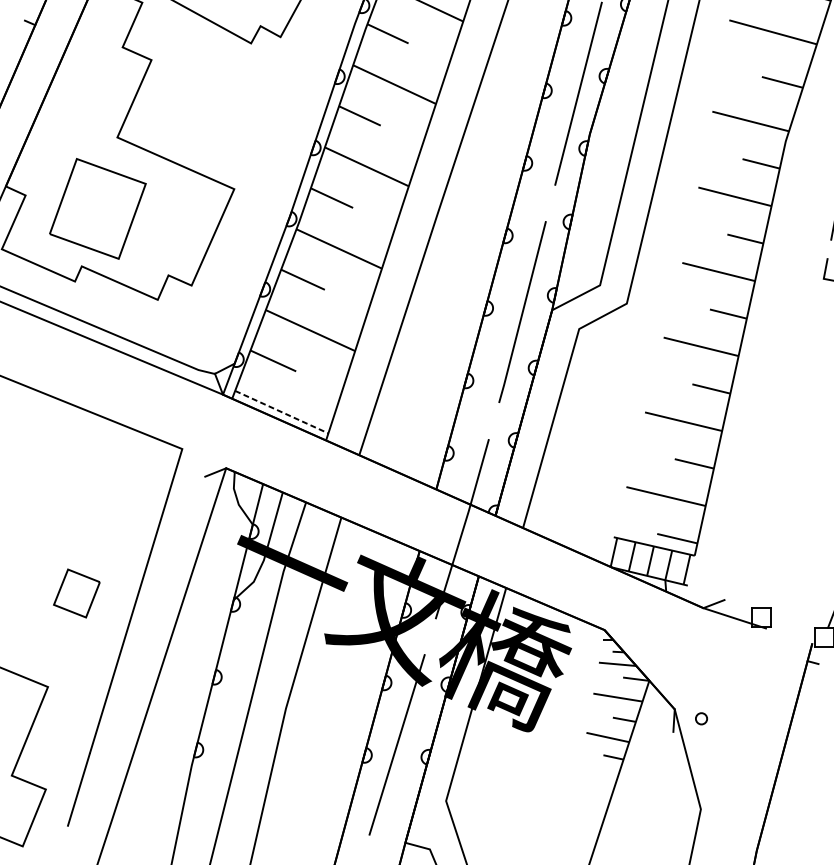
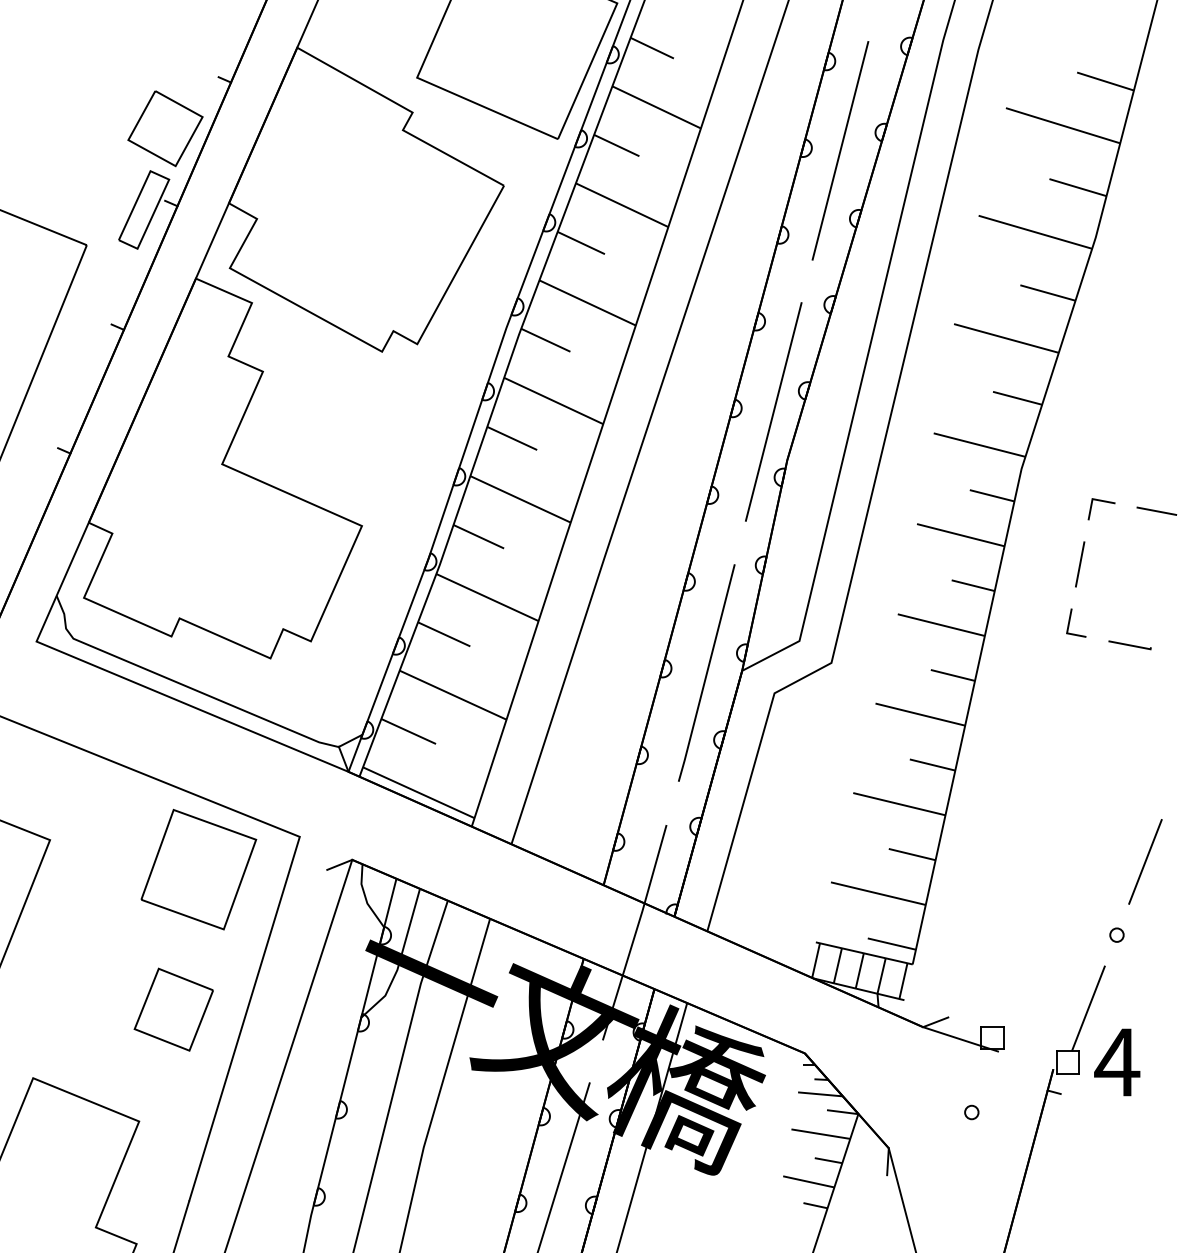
part: (97, 208) -> (198, 869), moved
line: (282, 411) -> (419, 792), dashed -> solid
part: (76, 593) -> (173, 1009), size x1.43
circle: (701, 718) -> (971, 1112), moved

